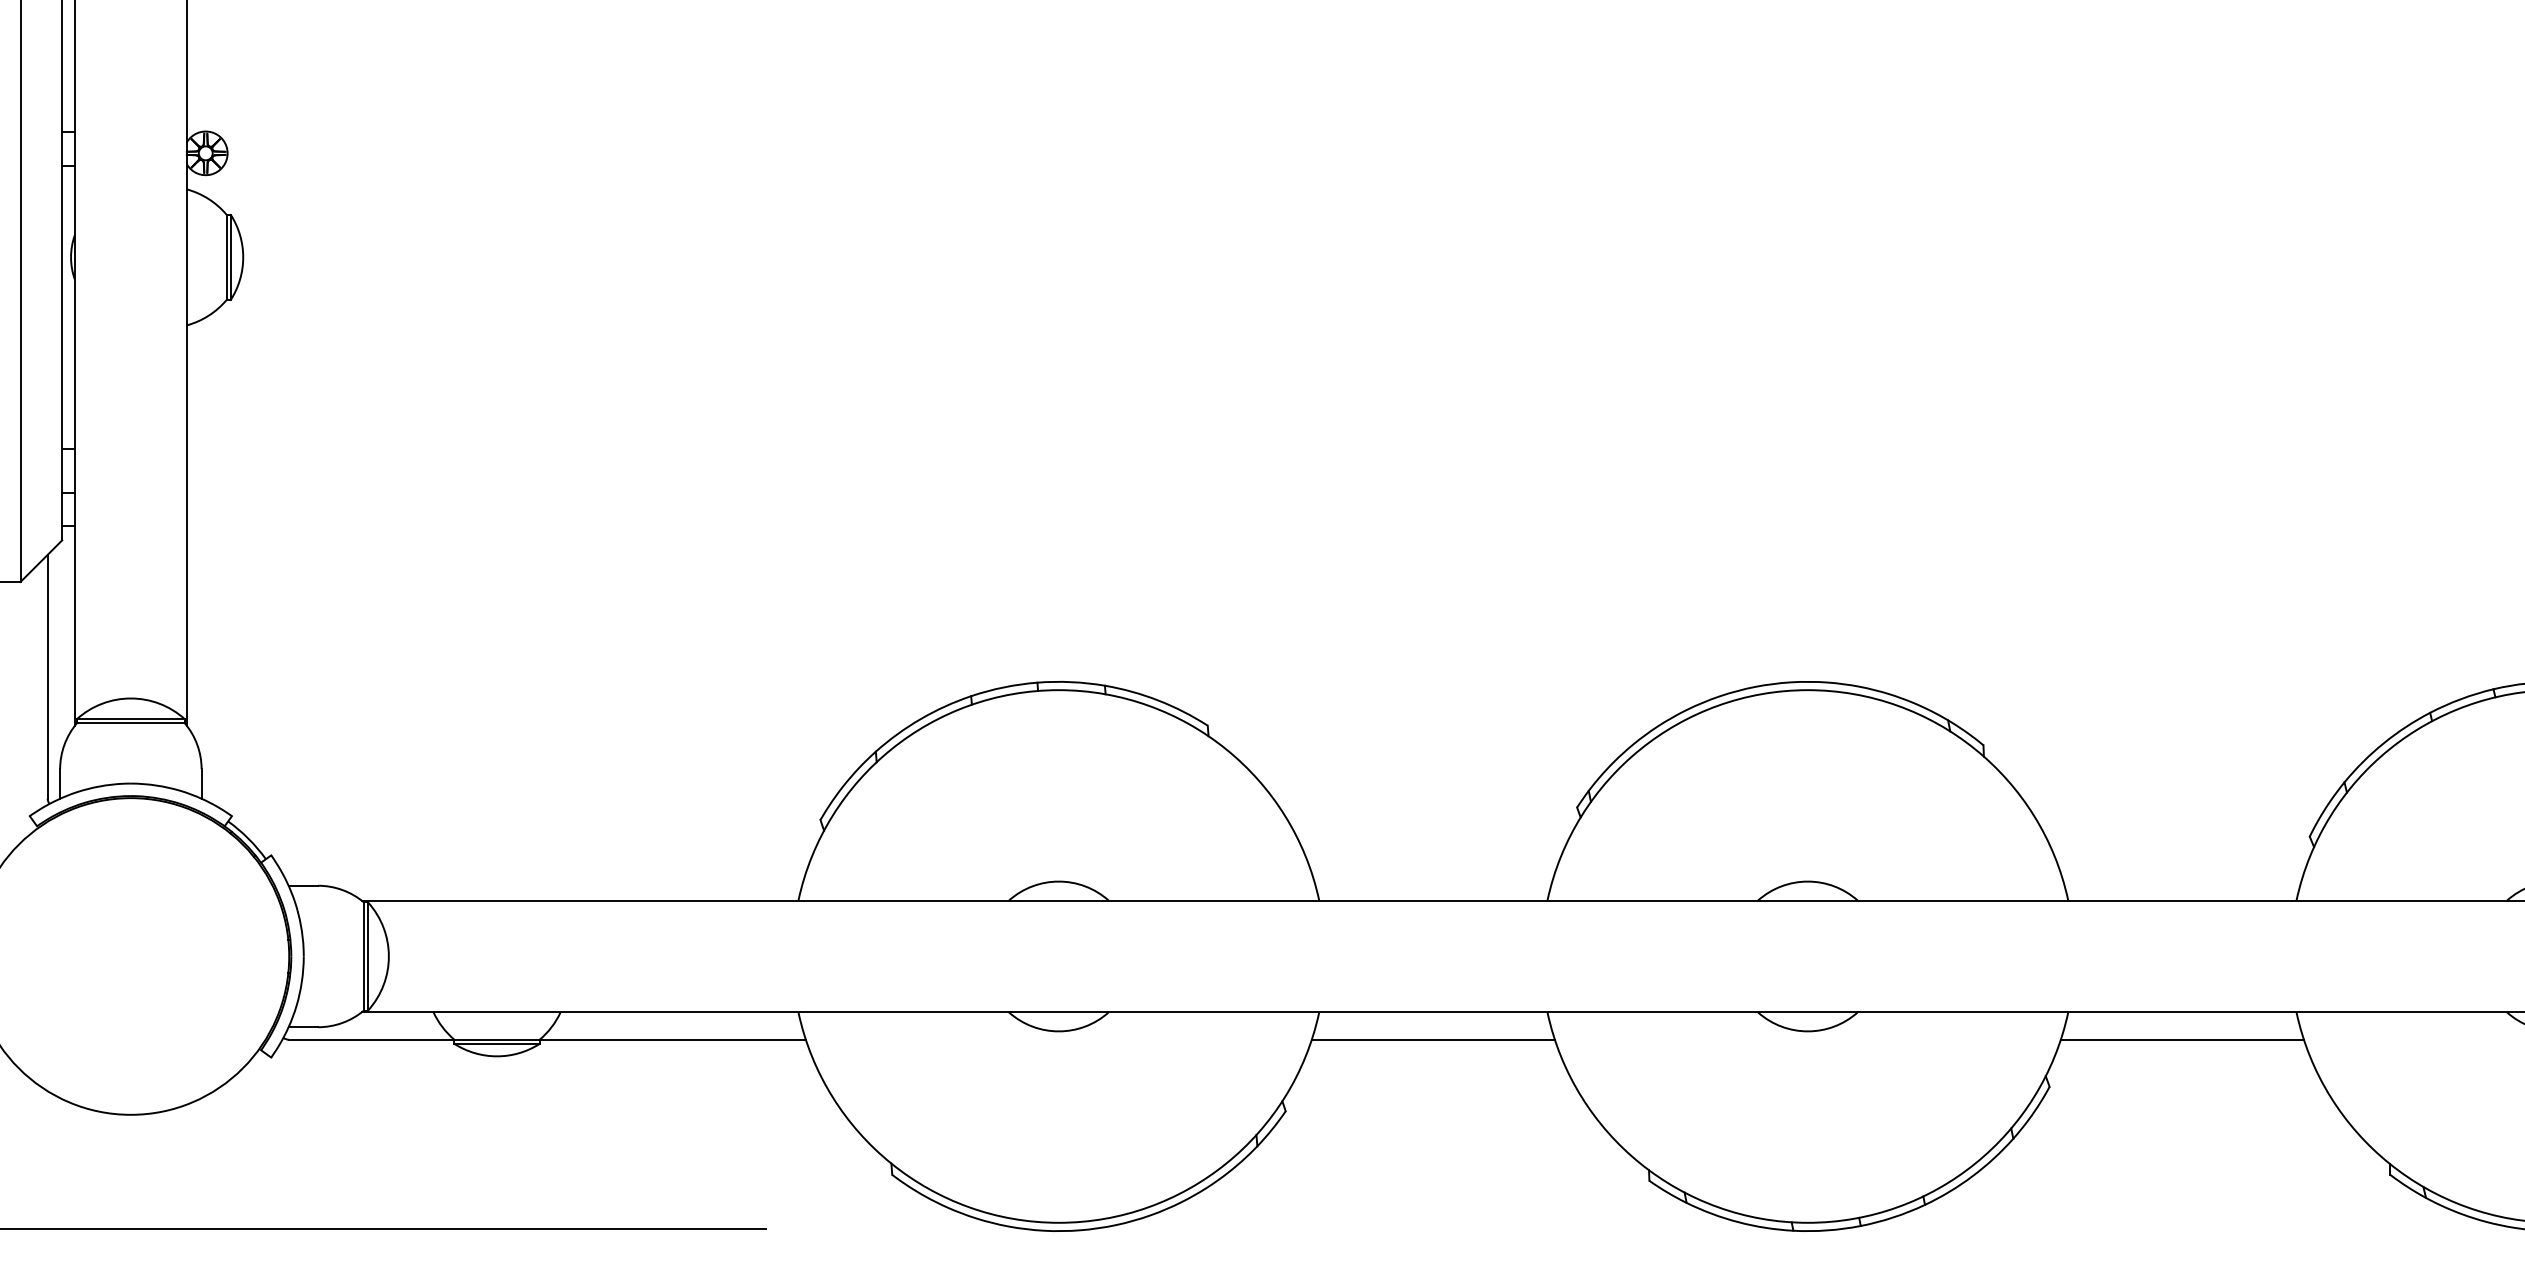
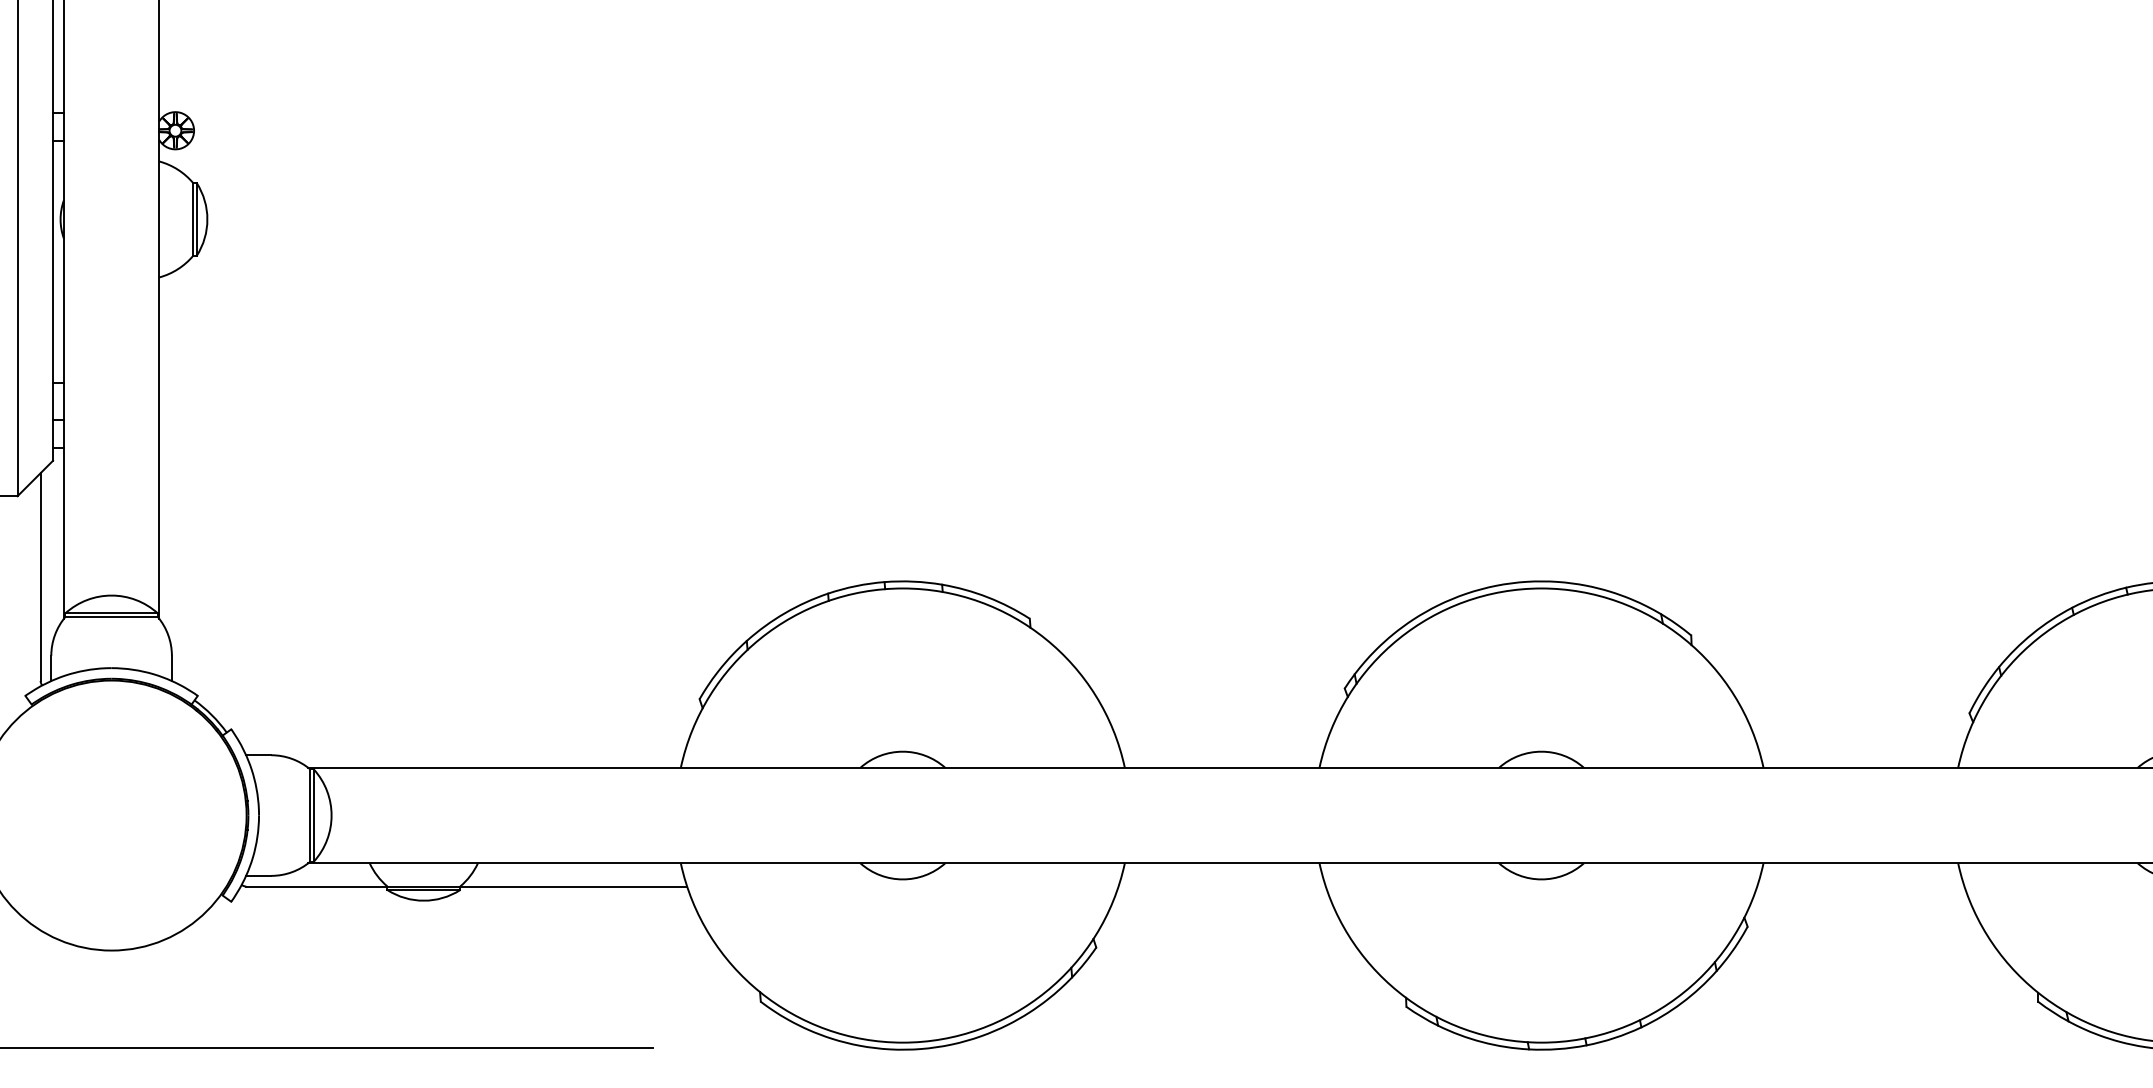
line: (1432, 1039) -> (1221, 886), removed
line: (2181, 1039) -> (1860, 886), removed

